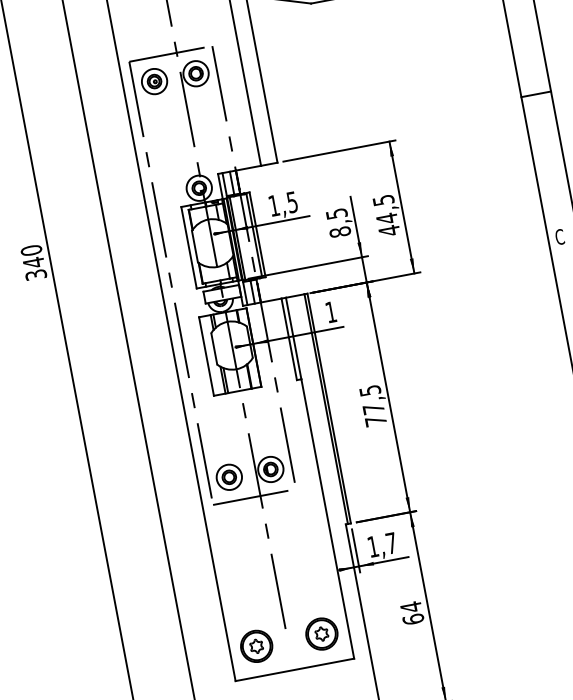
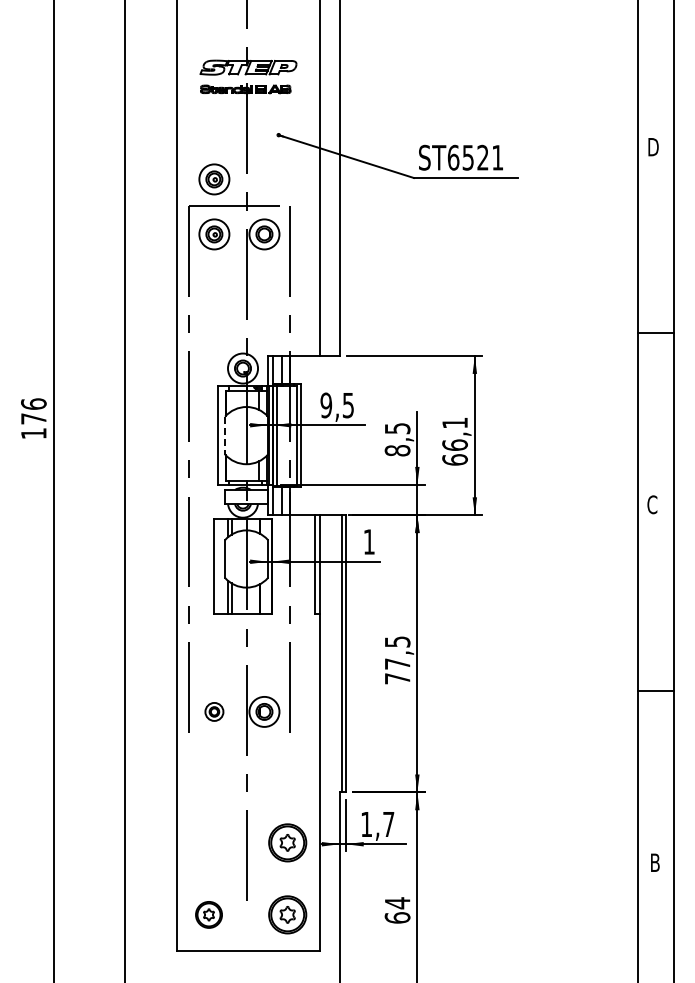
part: (146, 36) -> (214, 179), added
text: (274, 205) -> (326, 405), 1,5 -> 9,5
text: (385, 215) -> (454, 441), 44,5 -> 66,1
line: (195, 246) -> (225, 435), solid -> dashed
text: (33, 262) -> (33, 418), 340 -> 176
part: (229, 476) -> (214, 711), size x0.6
line: (254, 497) -> (239, 740), removed
part: (310, 574) -> (287, 842), added
part: (256, 646) -> (208, 914), size x0.7

